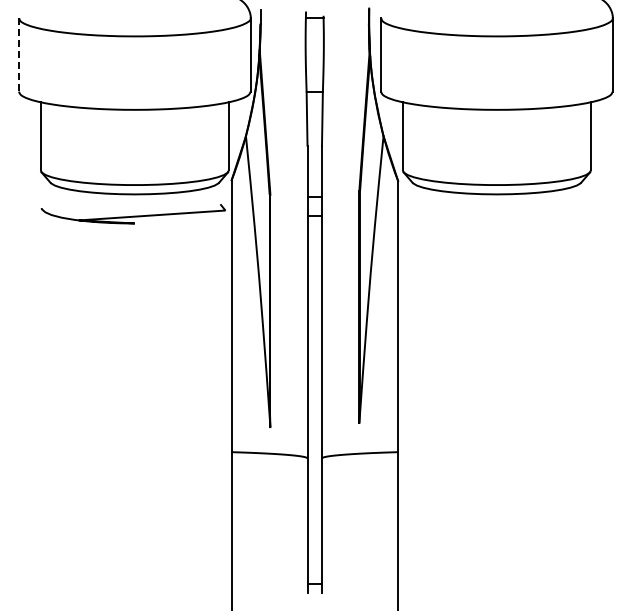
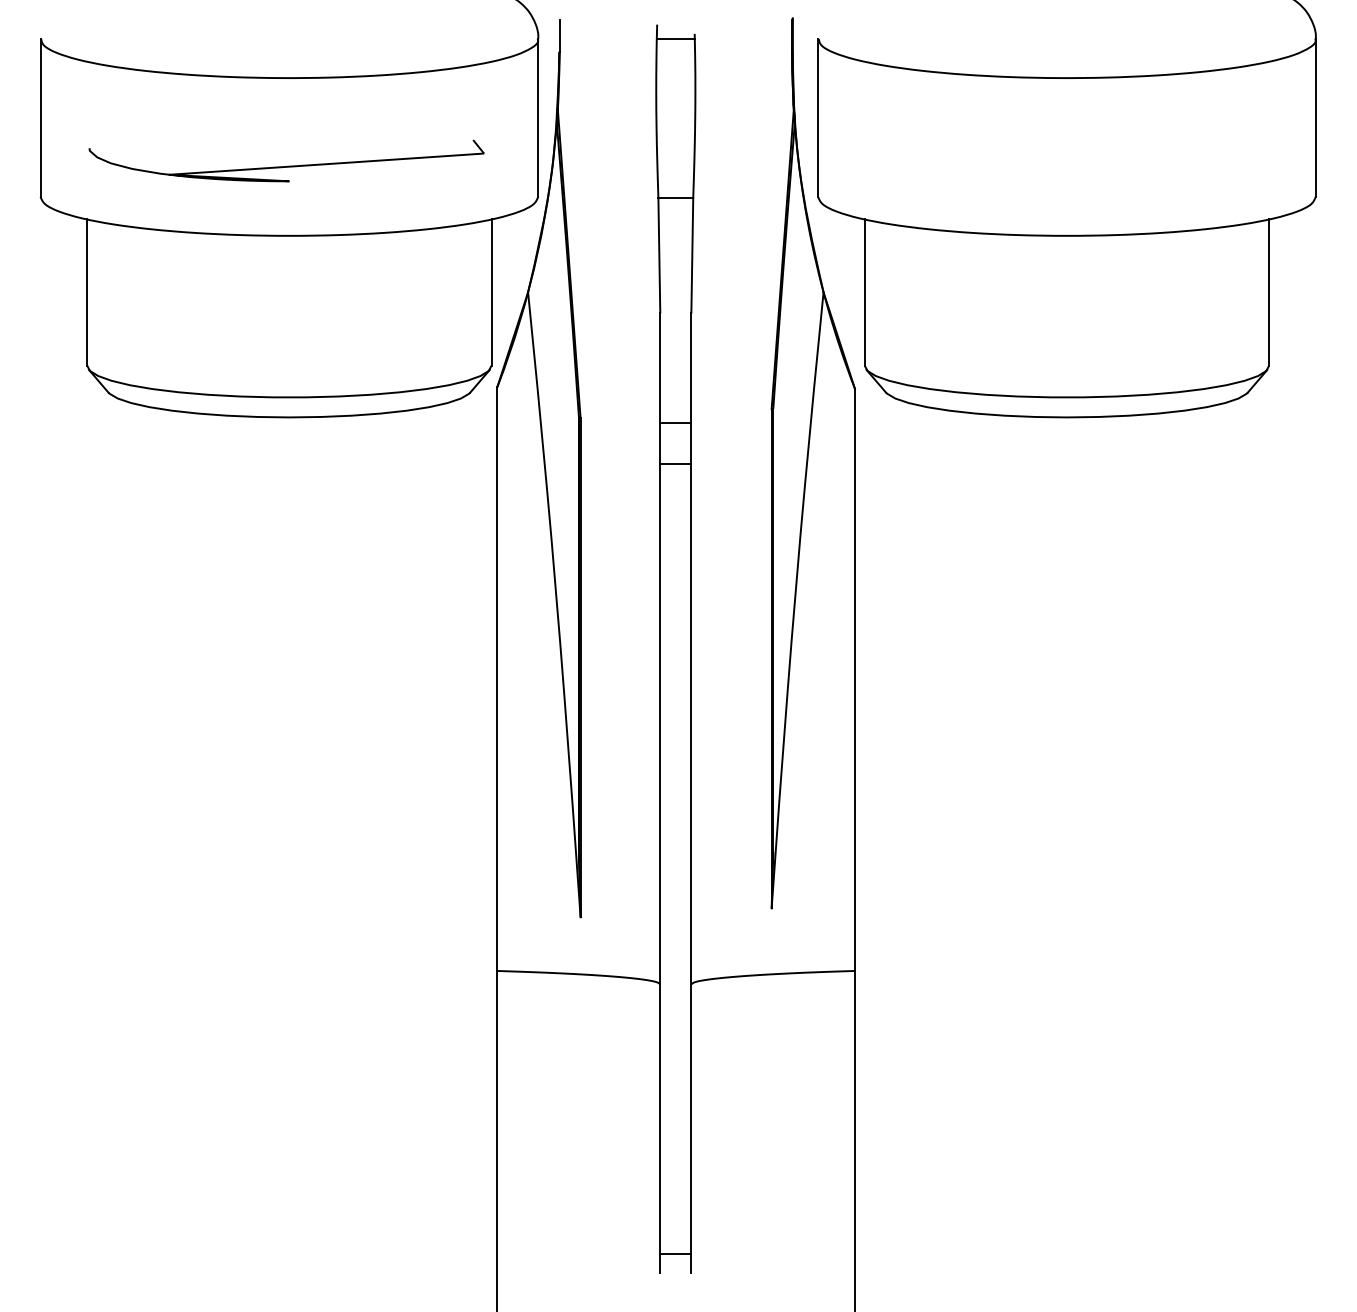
line: (18, 54) -> (39, 116), dashed -> solid
curve: (132, 215) -> (284, 164), moved

